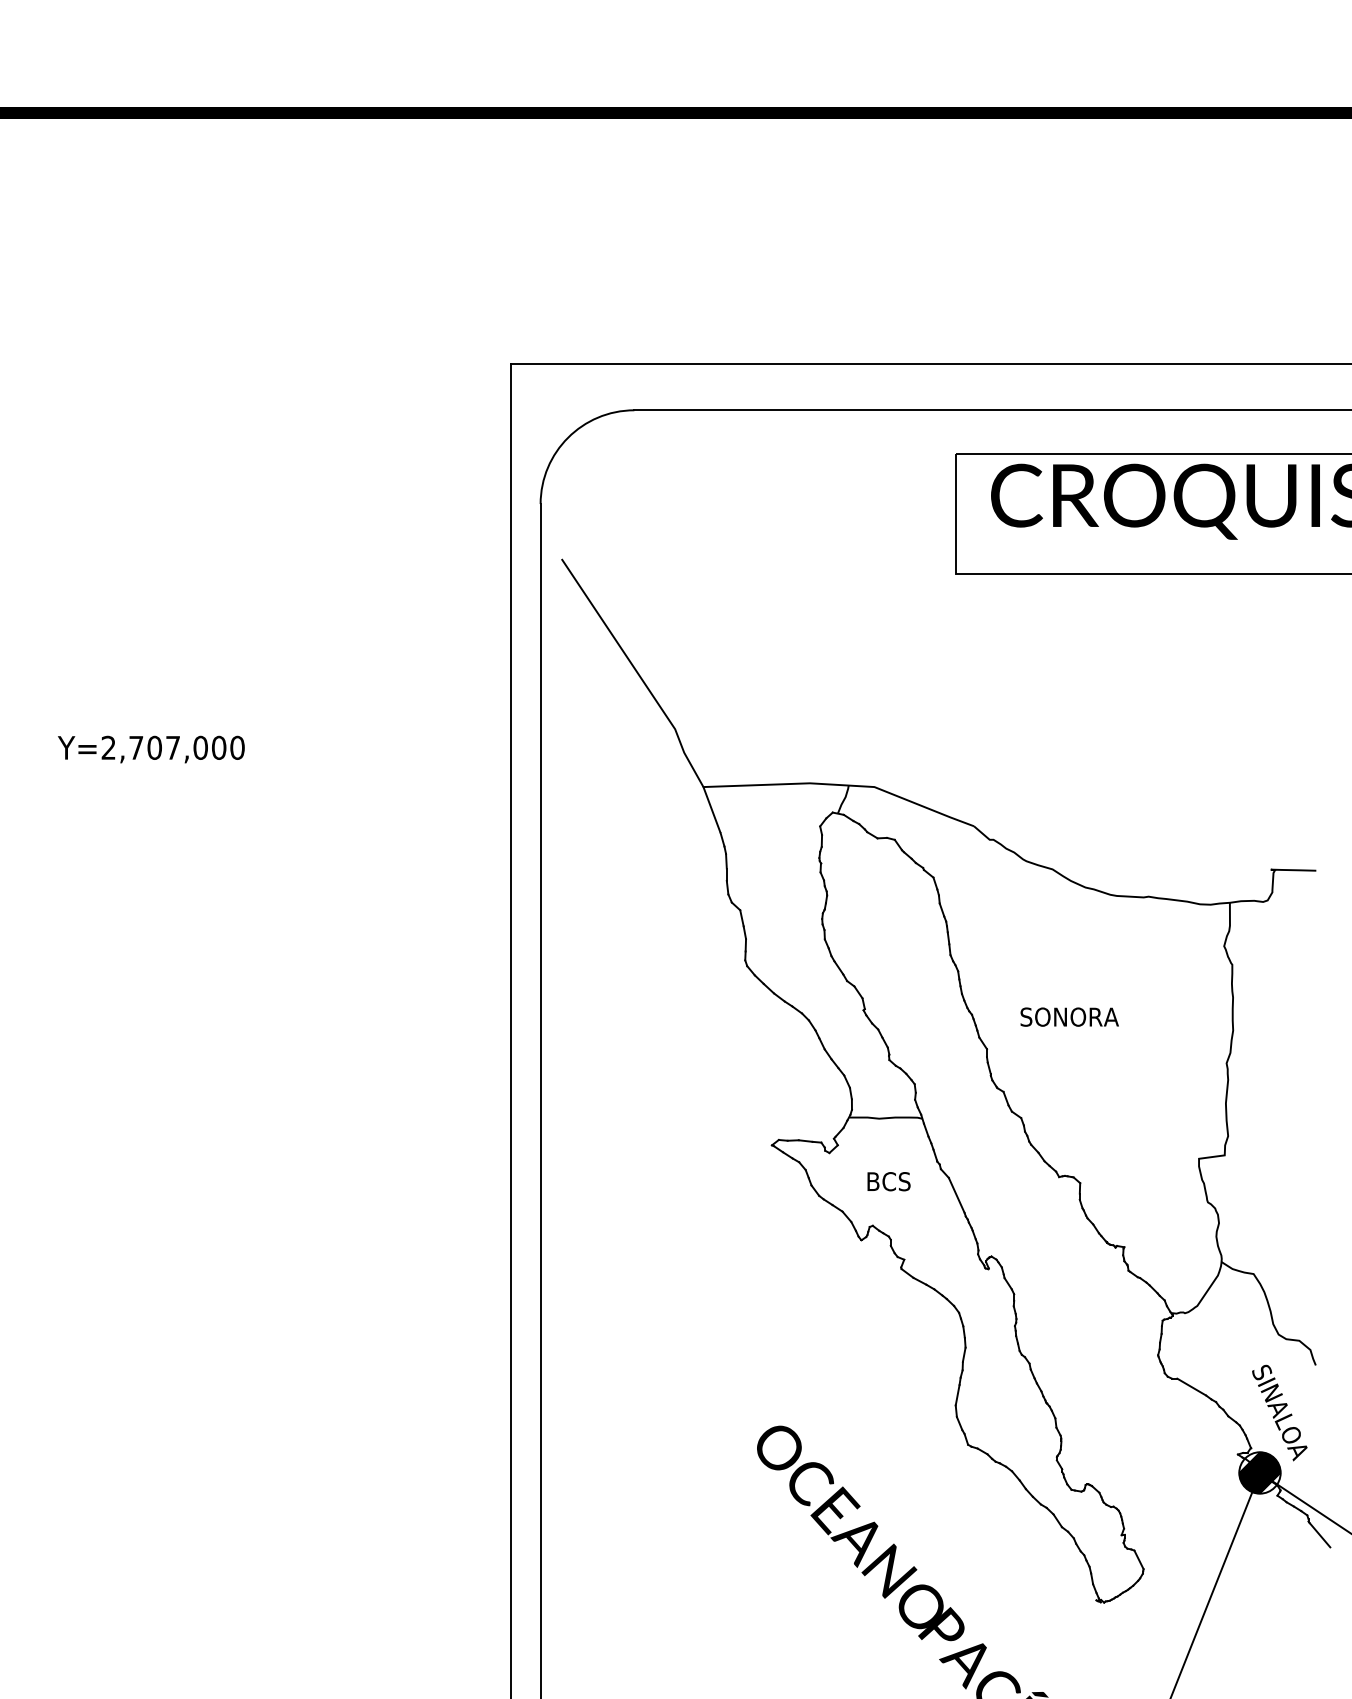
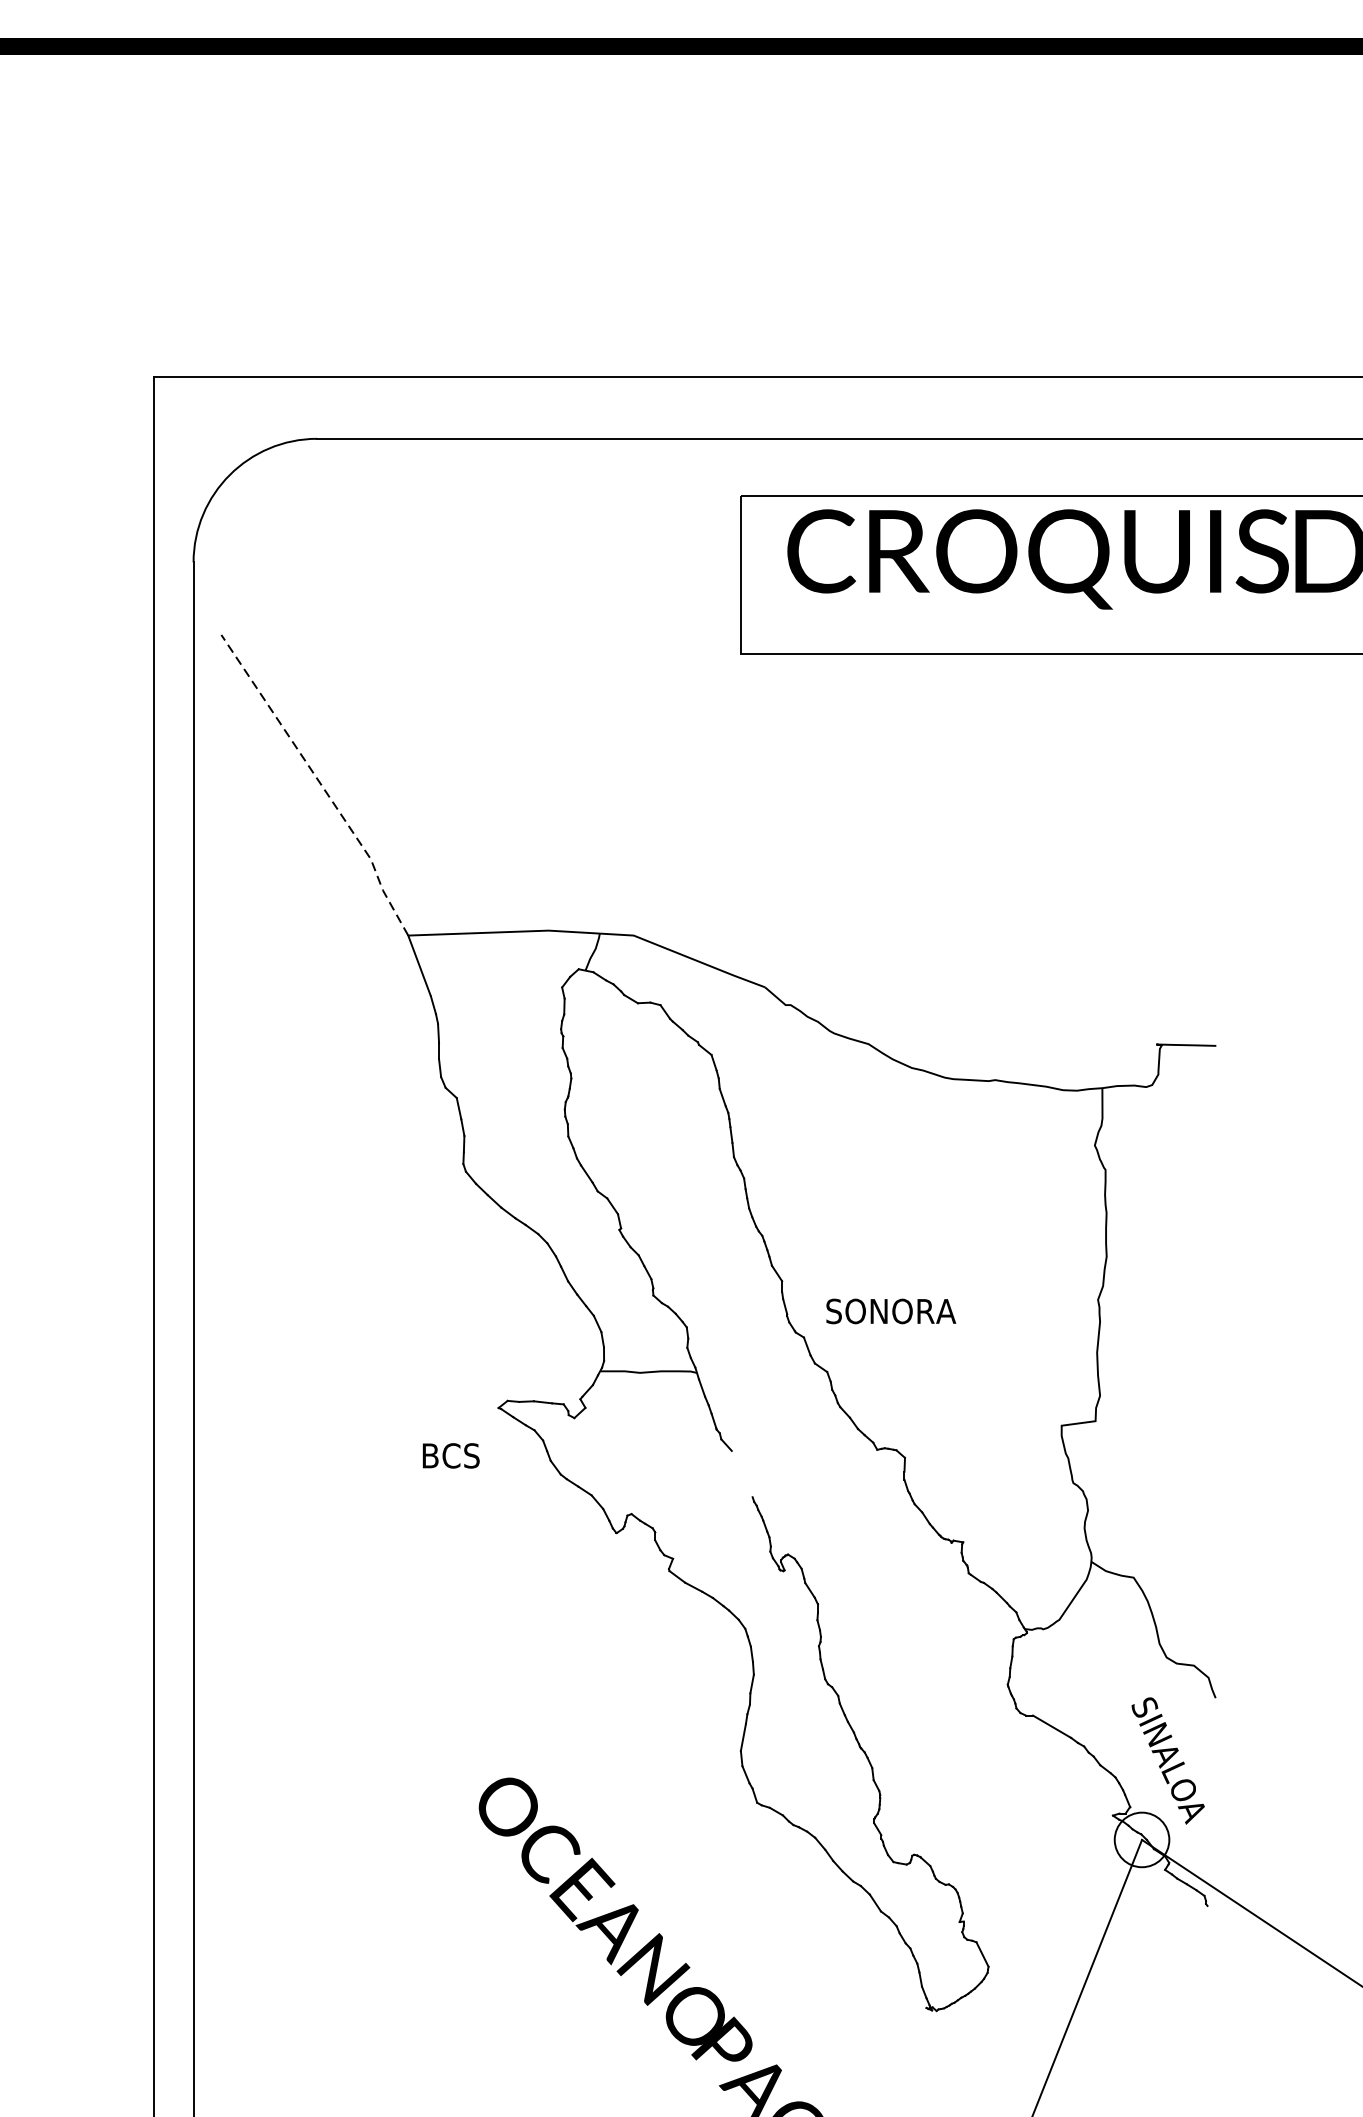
line: (636, 671) -> (319, 783), solid -> dashed
text: (1069, 1016) -> (890, 1310), moved
text: (888, 1181) -> (450, 1455), moved
line: (956, 1195) -> (741, 1474), removed
hatch: (1259, 1472) -> (1141, 1839), removed
line: (1319, 1535) -> (1220, 1922), removed

